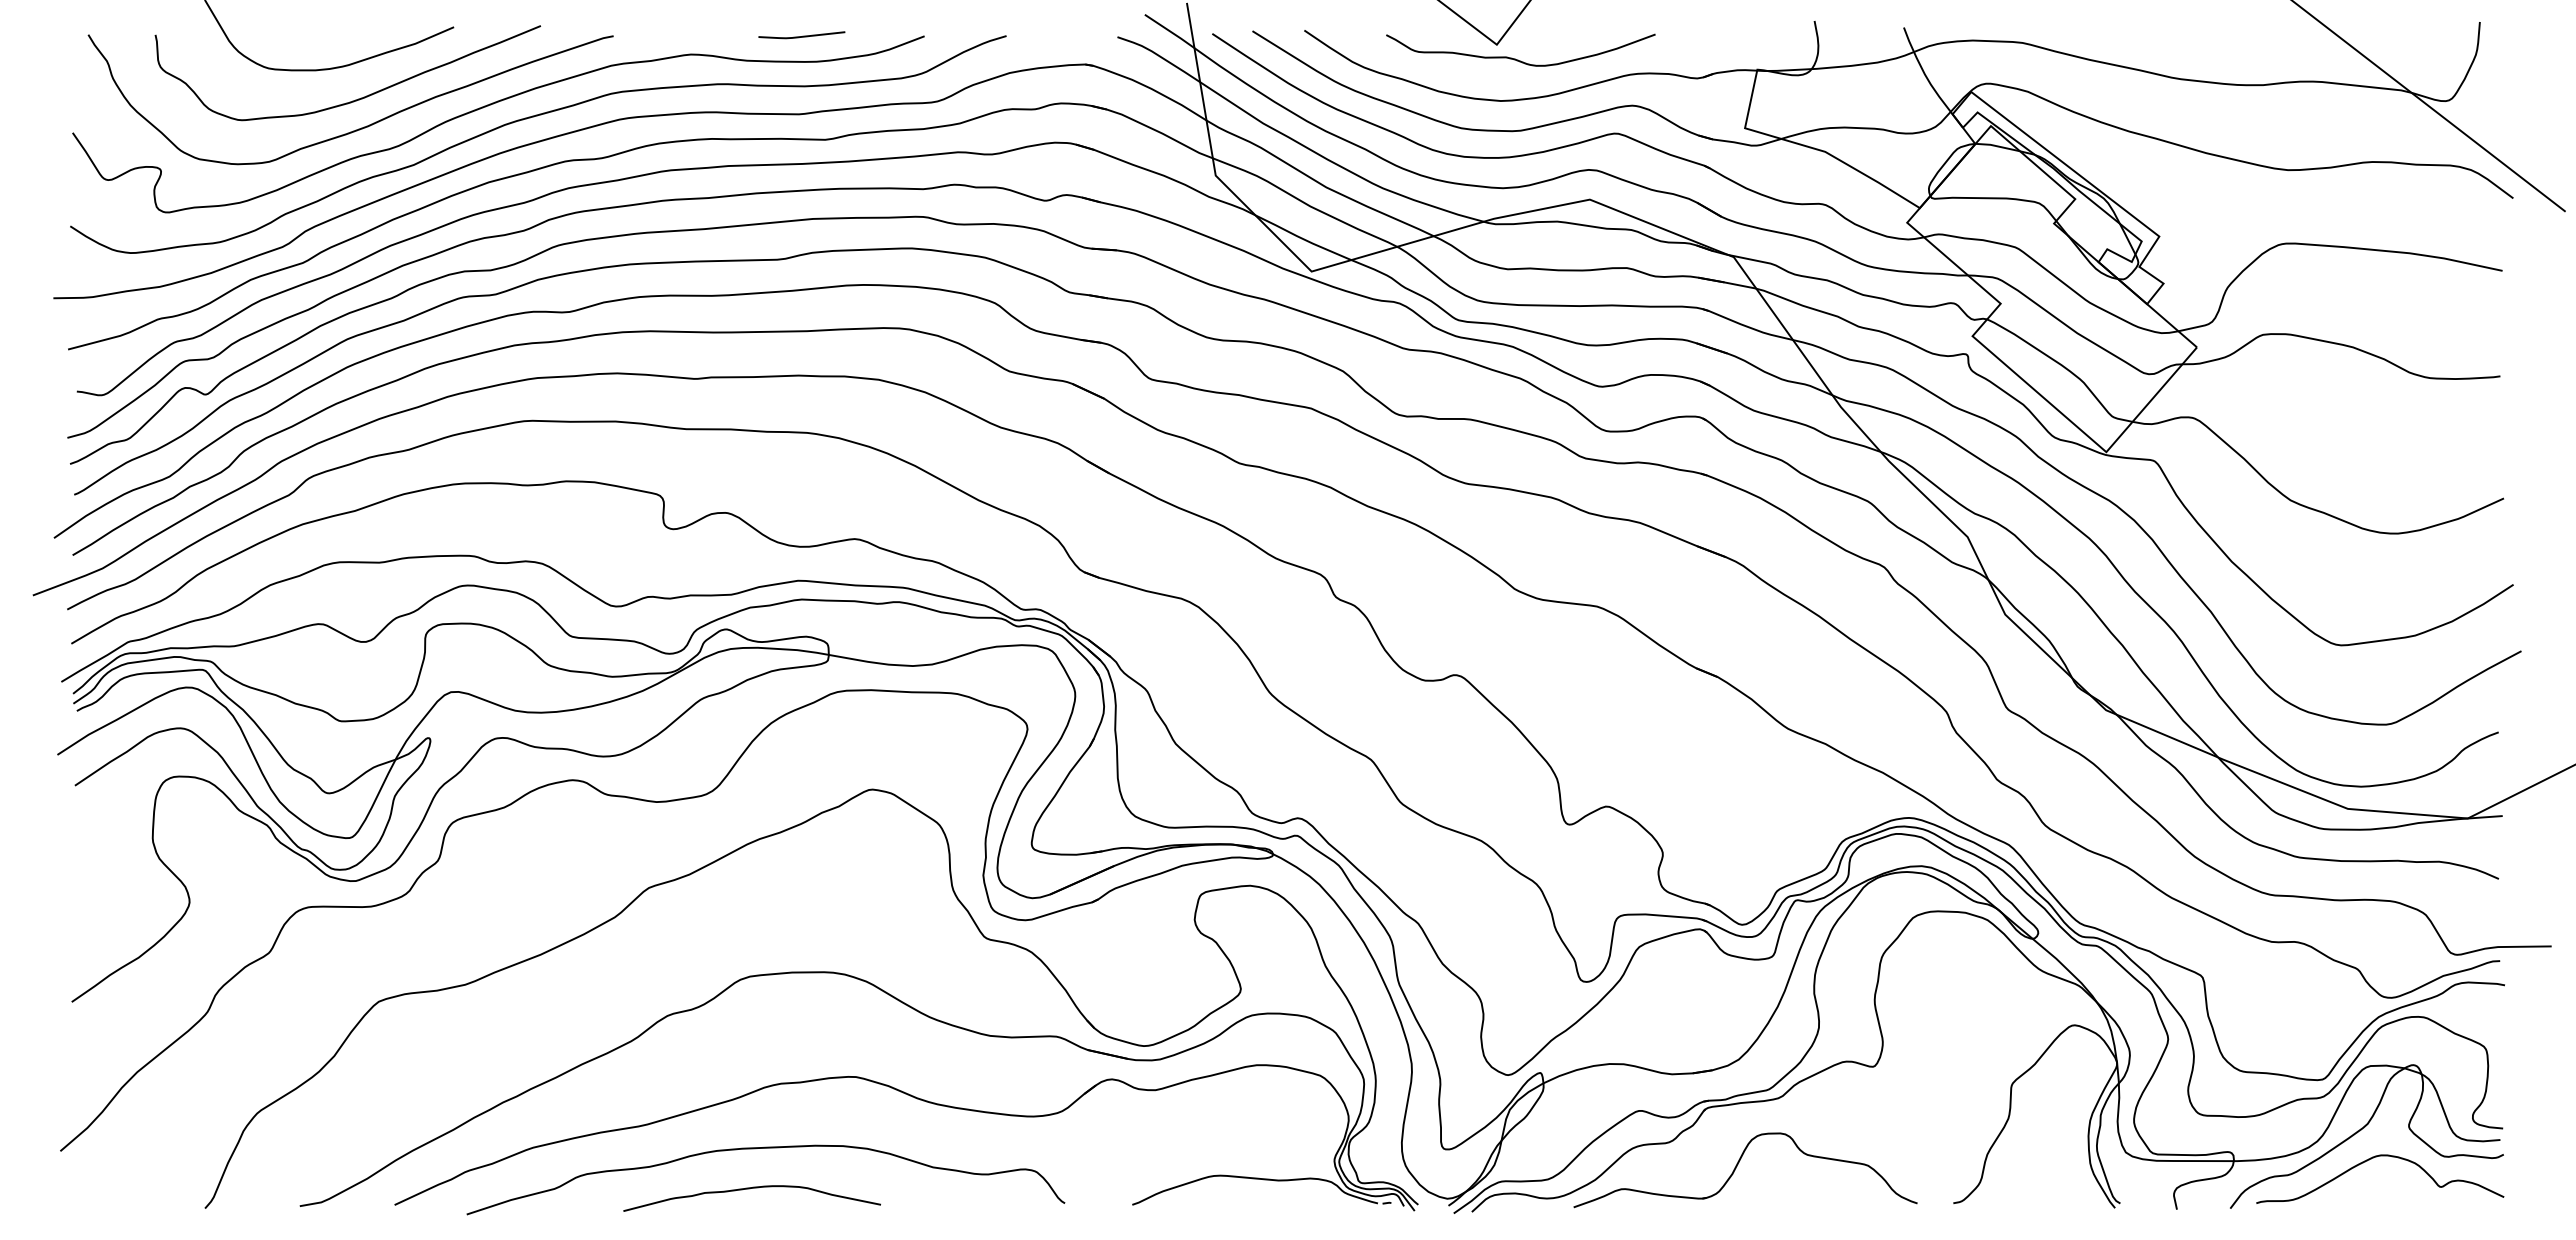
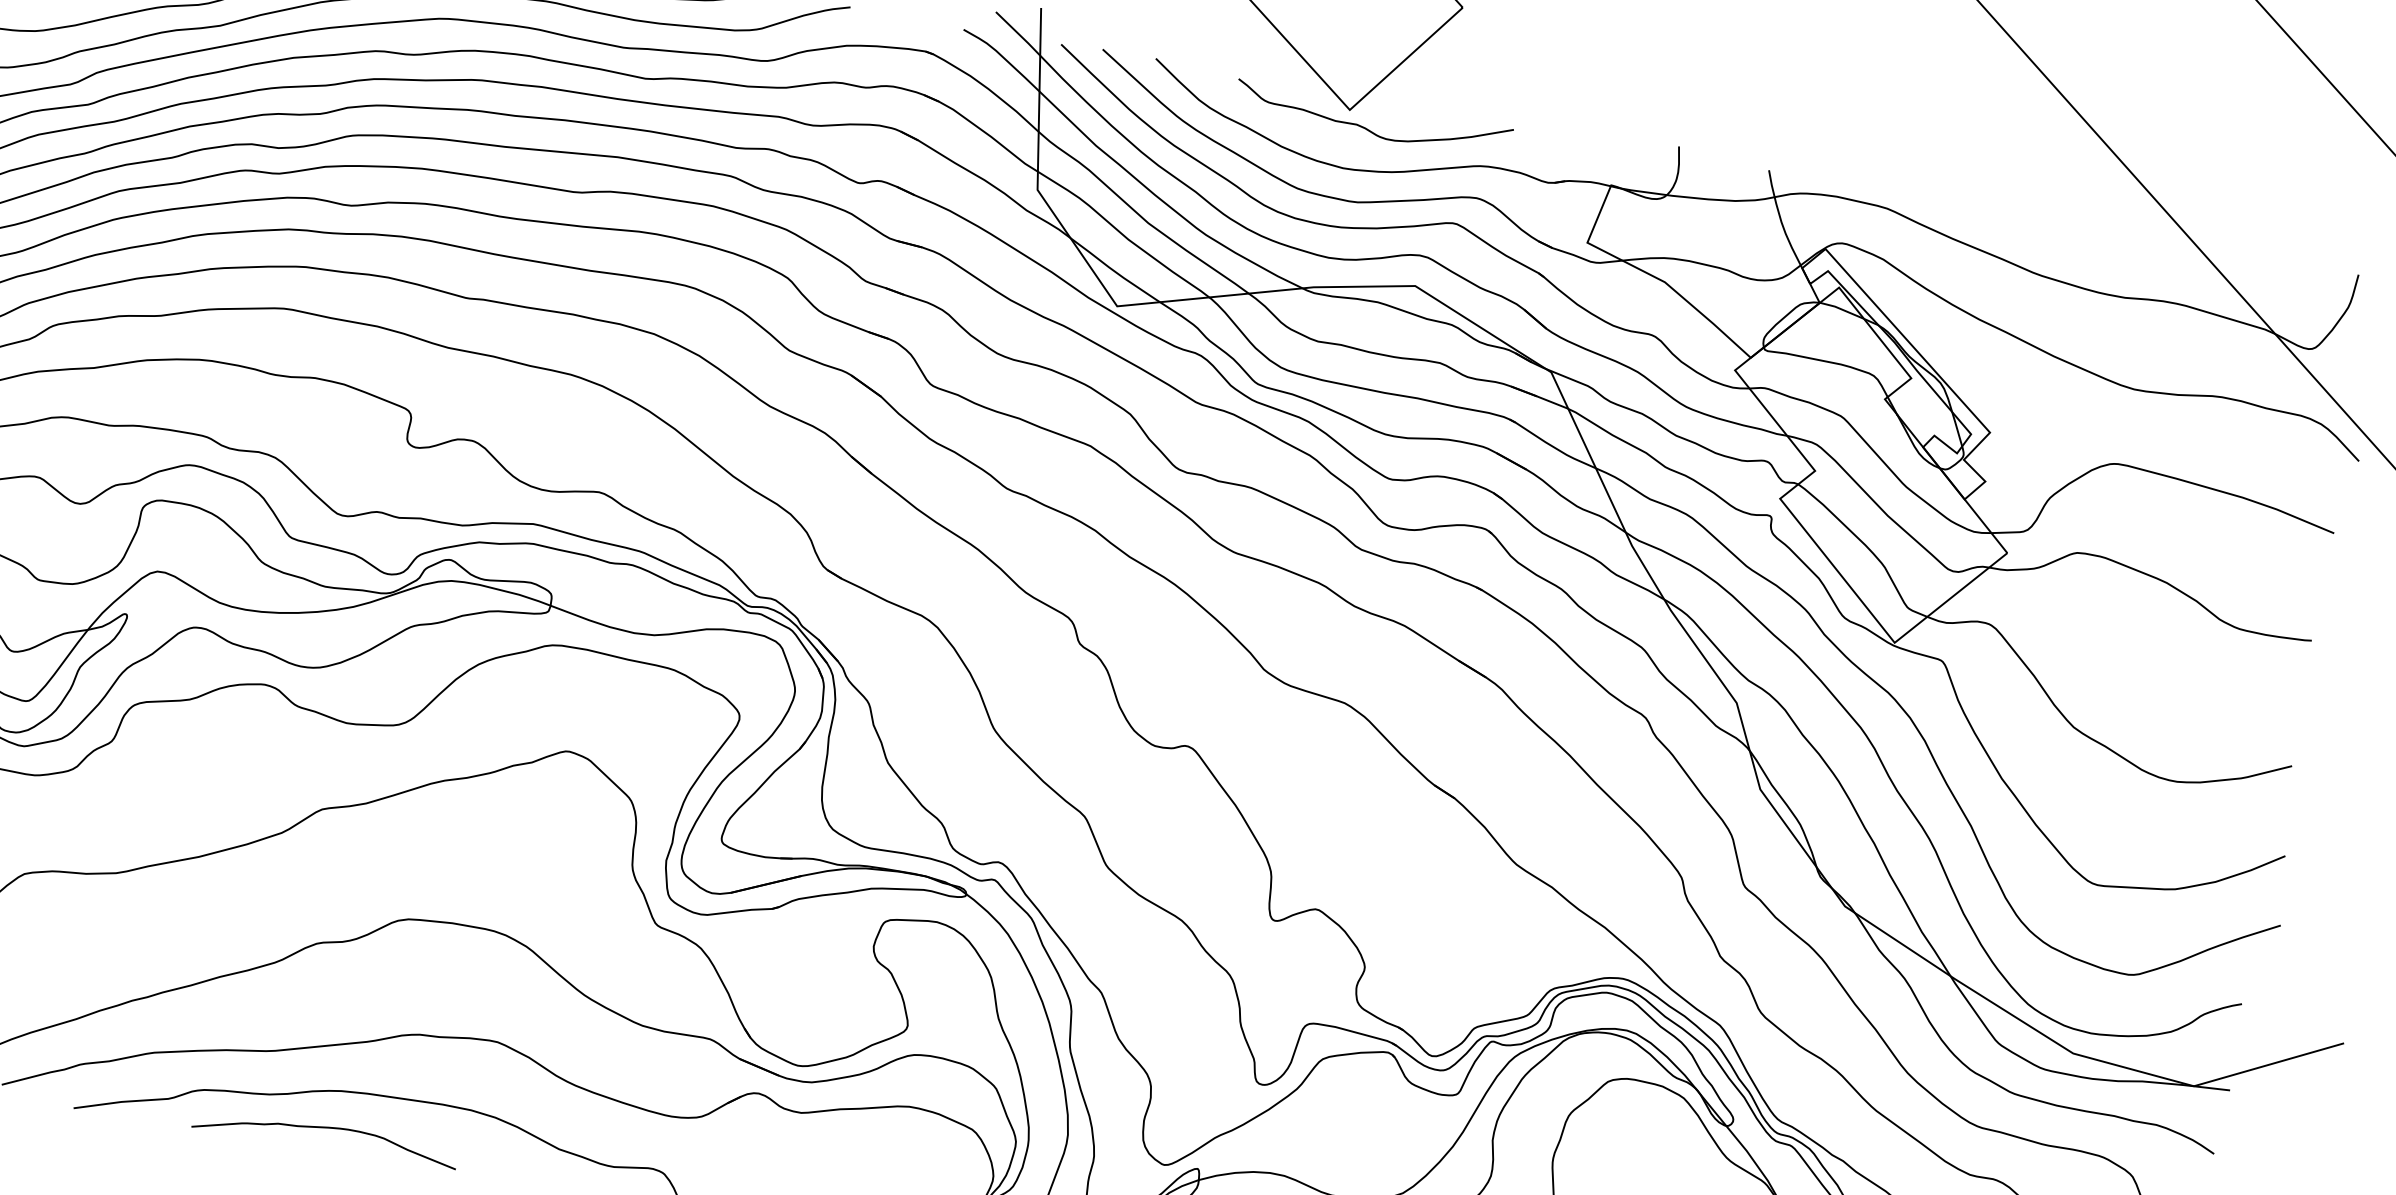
curve: (749, 1189) -> (324, 1128), moved

